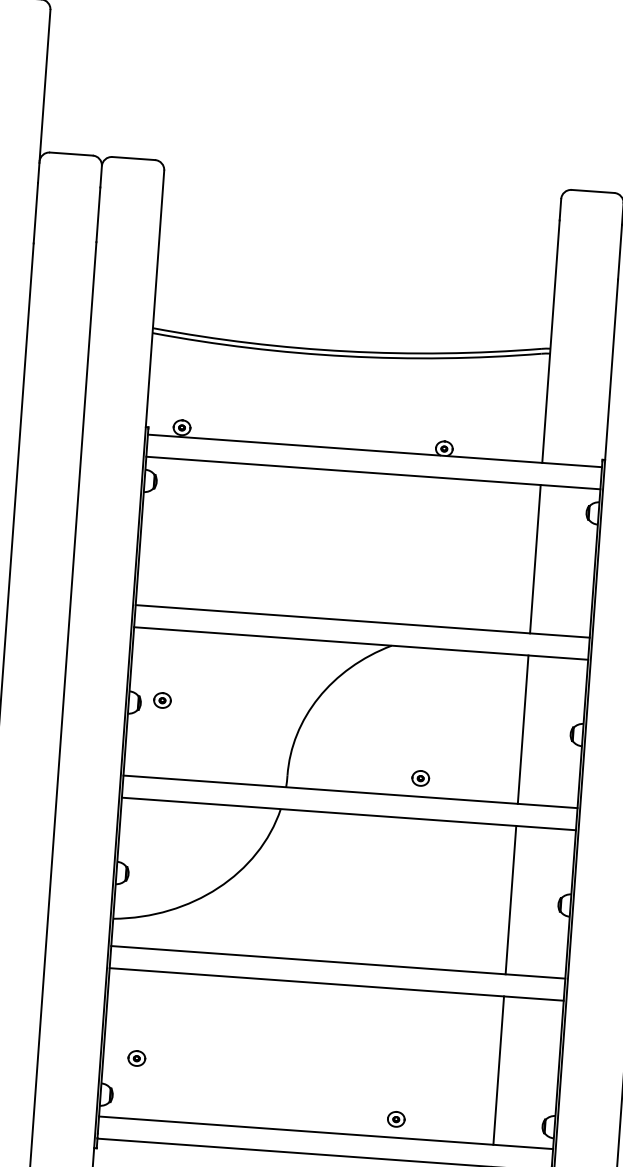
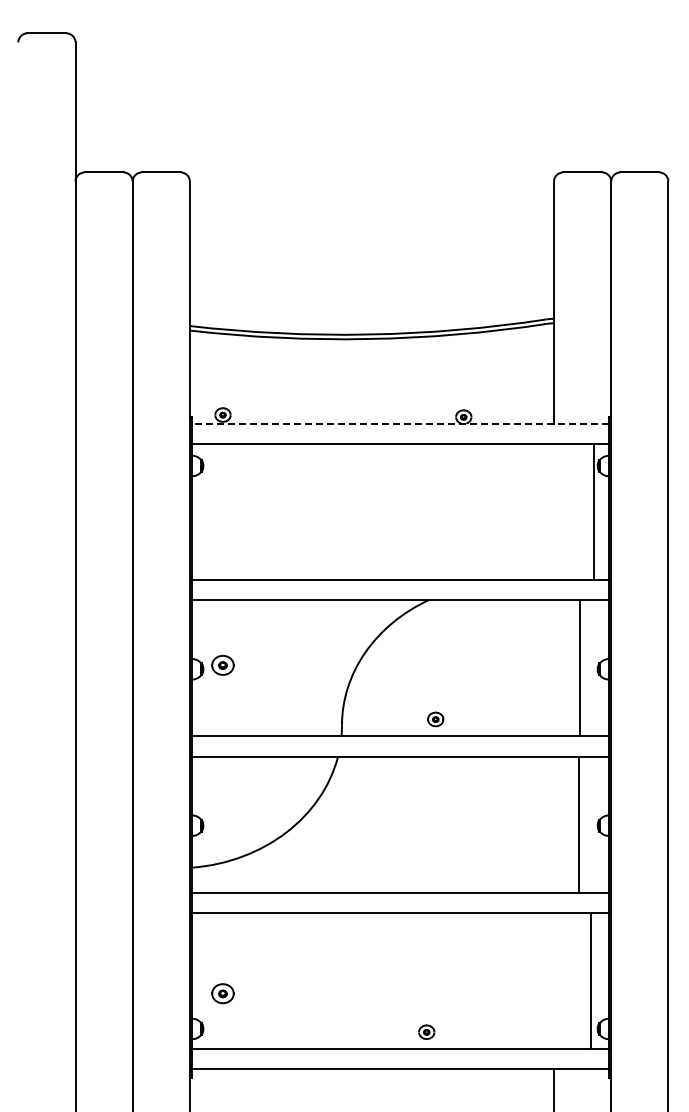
line: (374, 450) -> (400, 423), solid -> dashed
line: (535, 558) -> (594, 511), moved
part: (162, 699) -> (222, 664), size x1.4
line: (523, 729) -> (580, 668), moved
part: (420, 778) -> (435, 719), moved
line: (511, 900) -> (579, 824), moved
part: (136, 1058) -> (222, 993), size x1.4
line: (499, 1070) -> (591, 980), moved
part: (396, 1118) -> (426, 1031), moved

